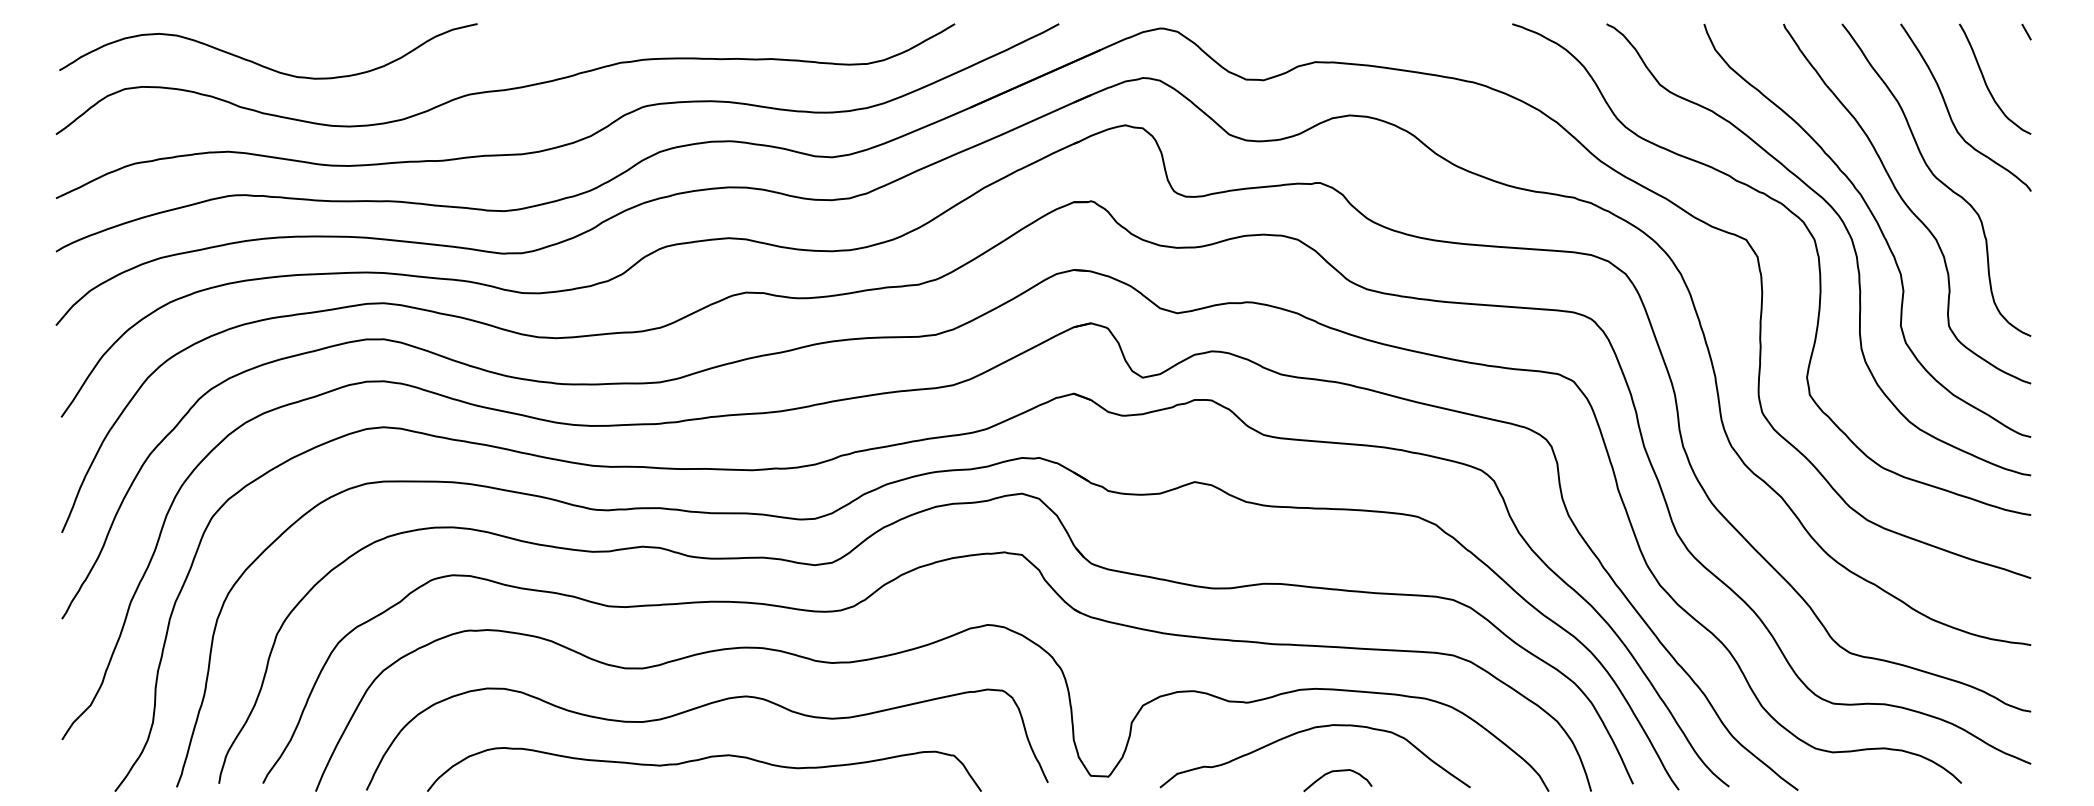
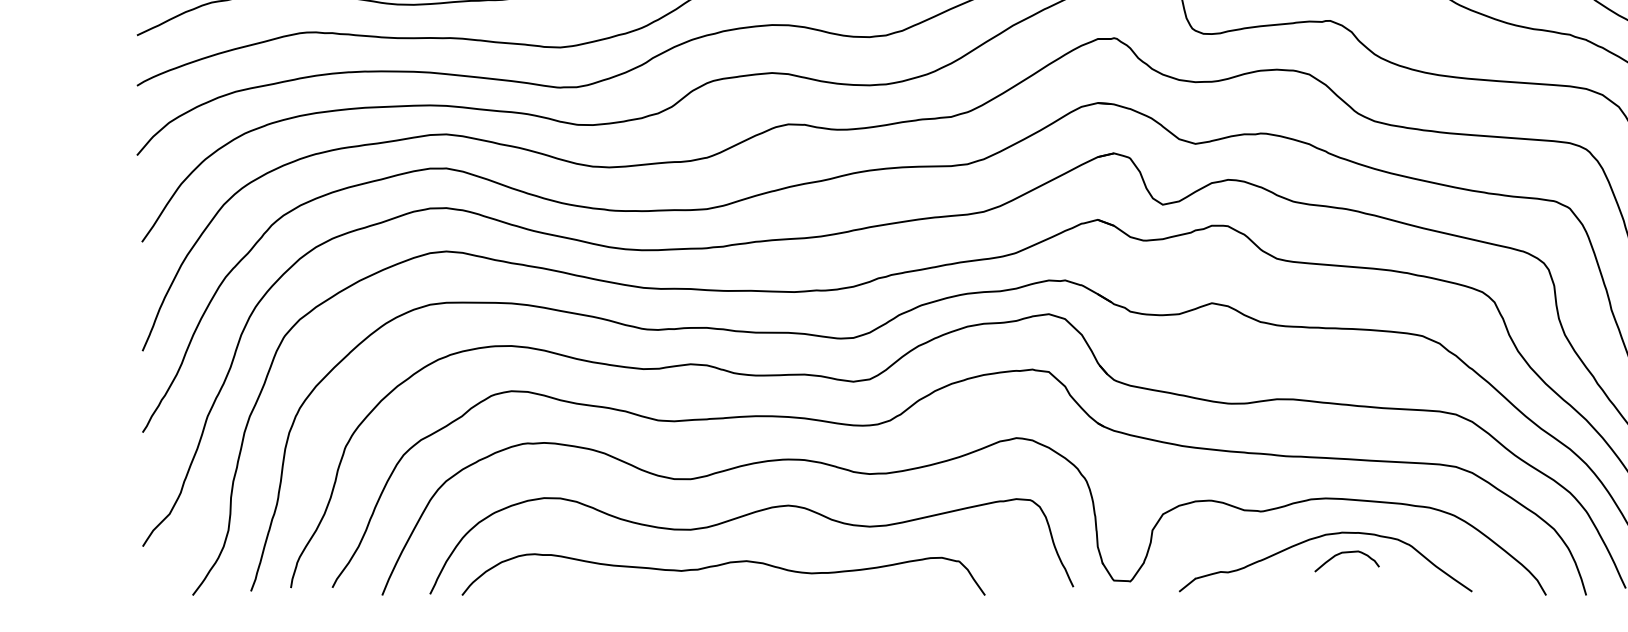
curve: (701, 760) -> (720, 566), moved
curve: (1333, 772) -> (1342, 553), moved

